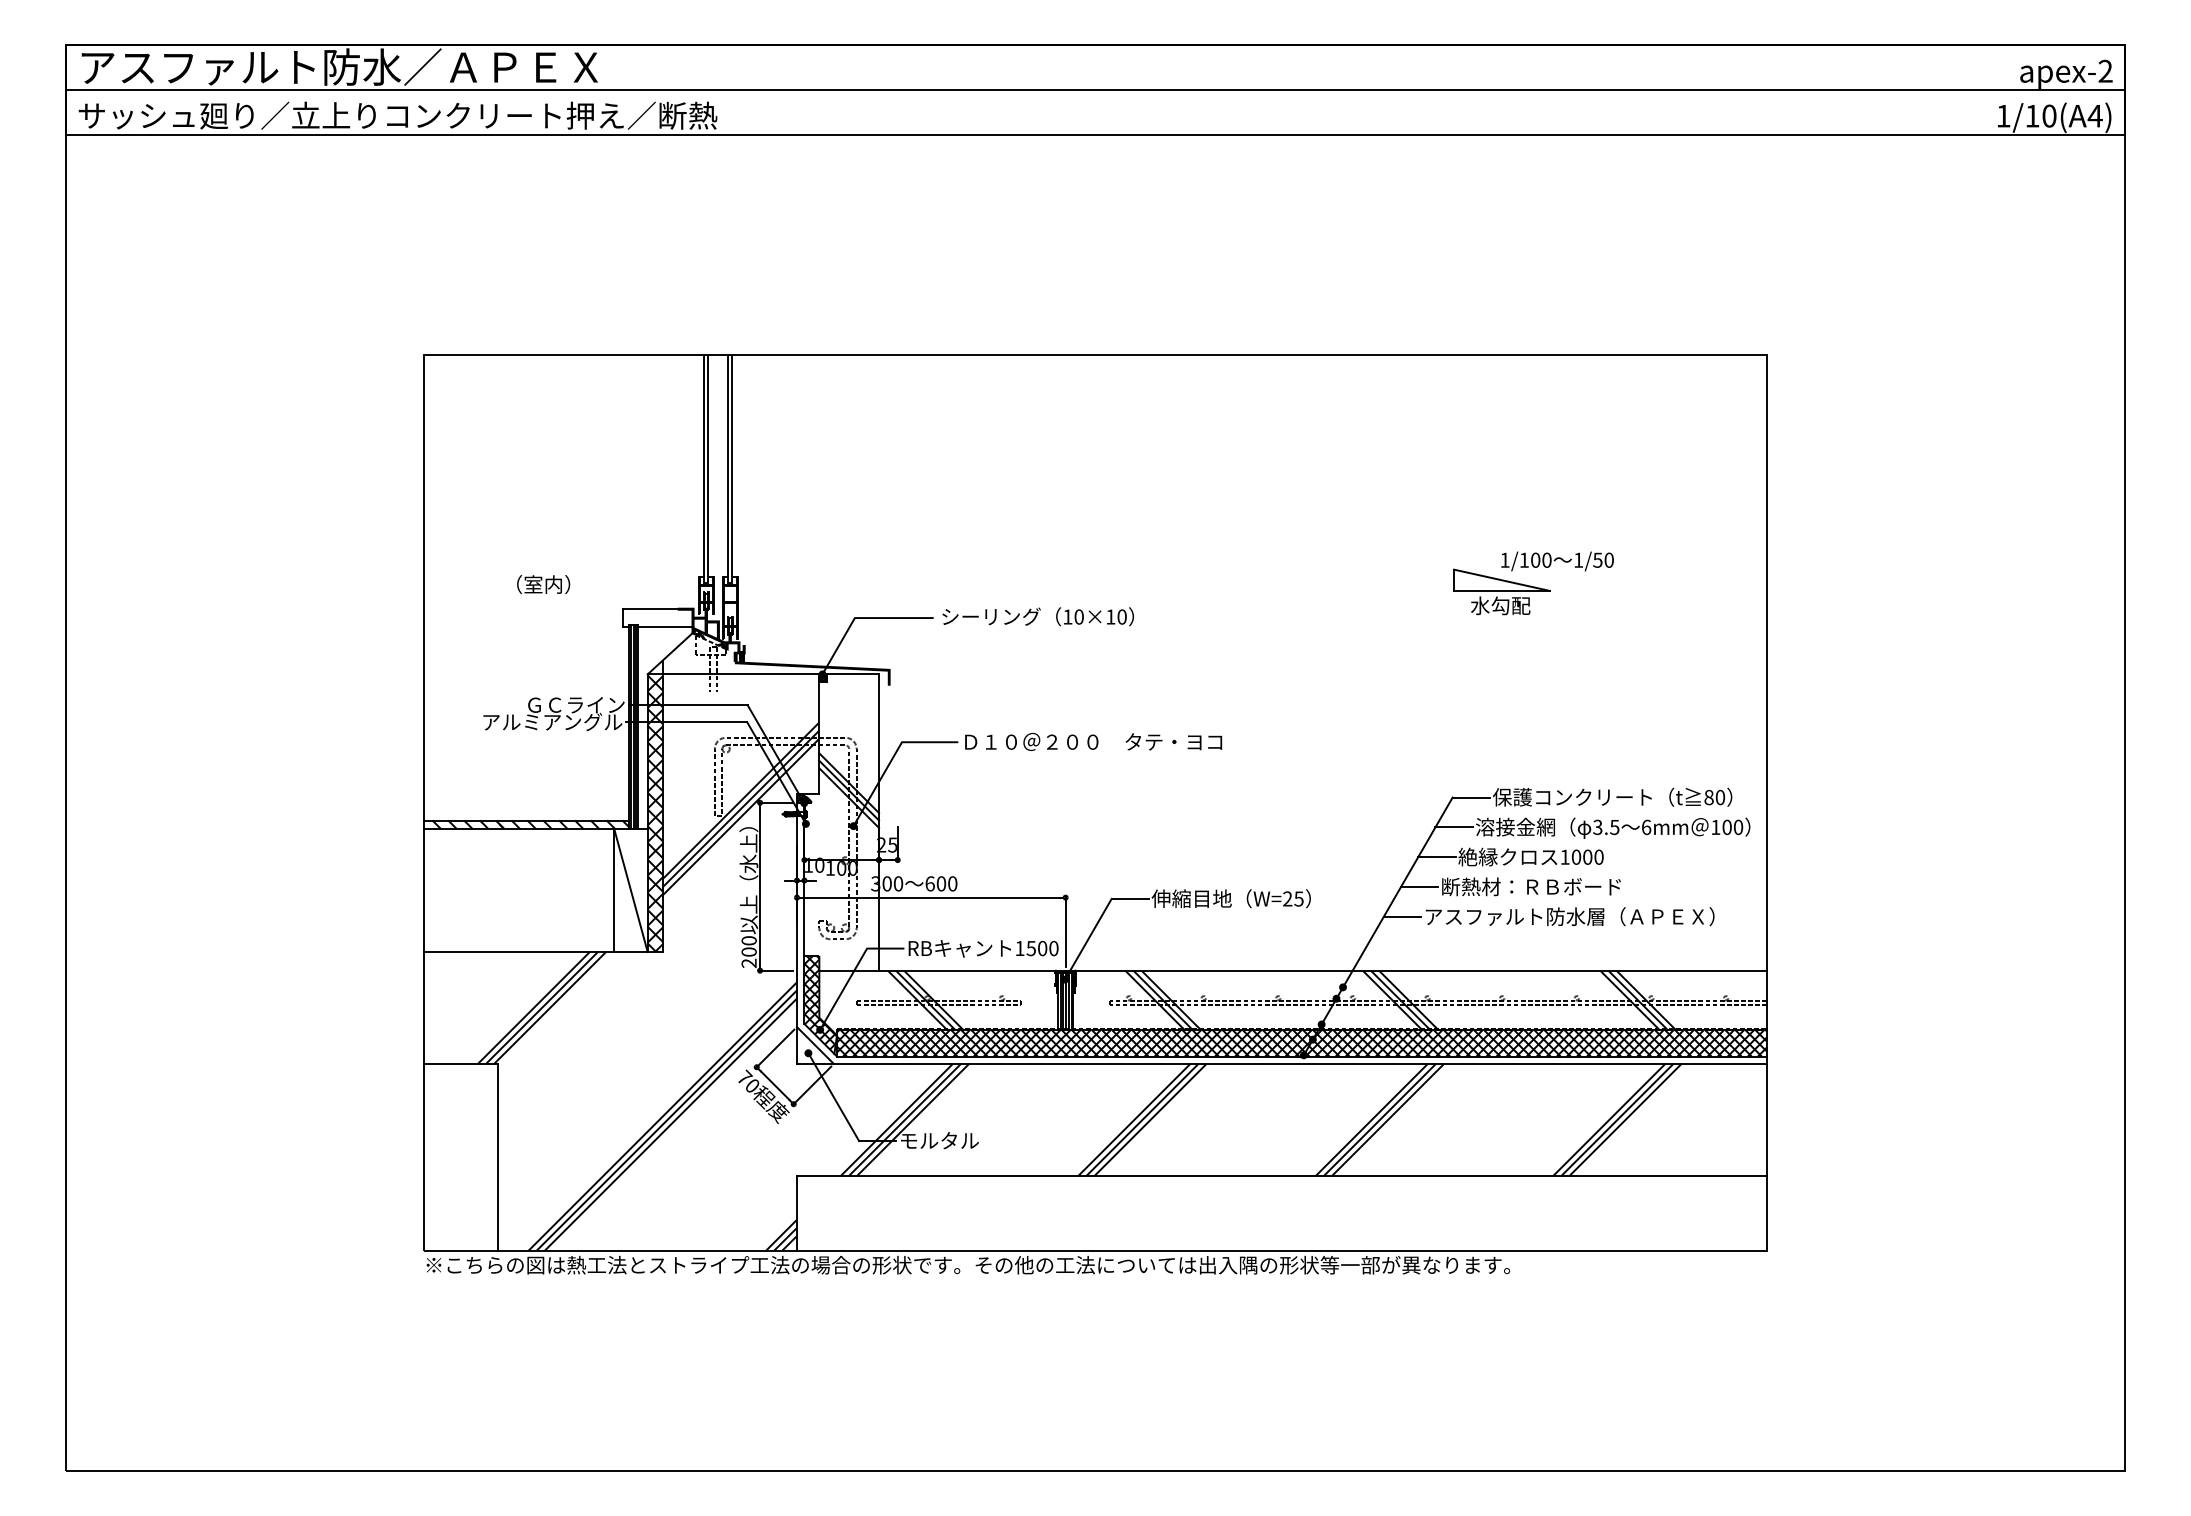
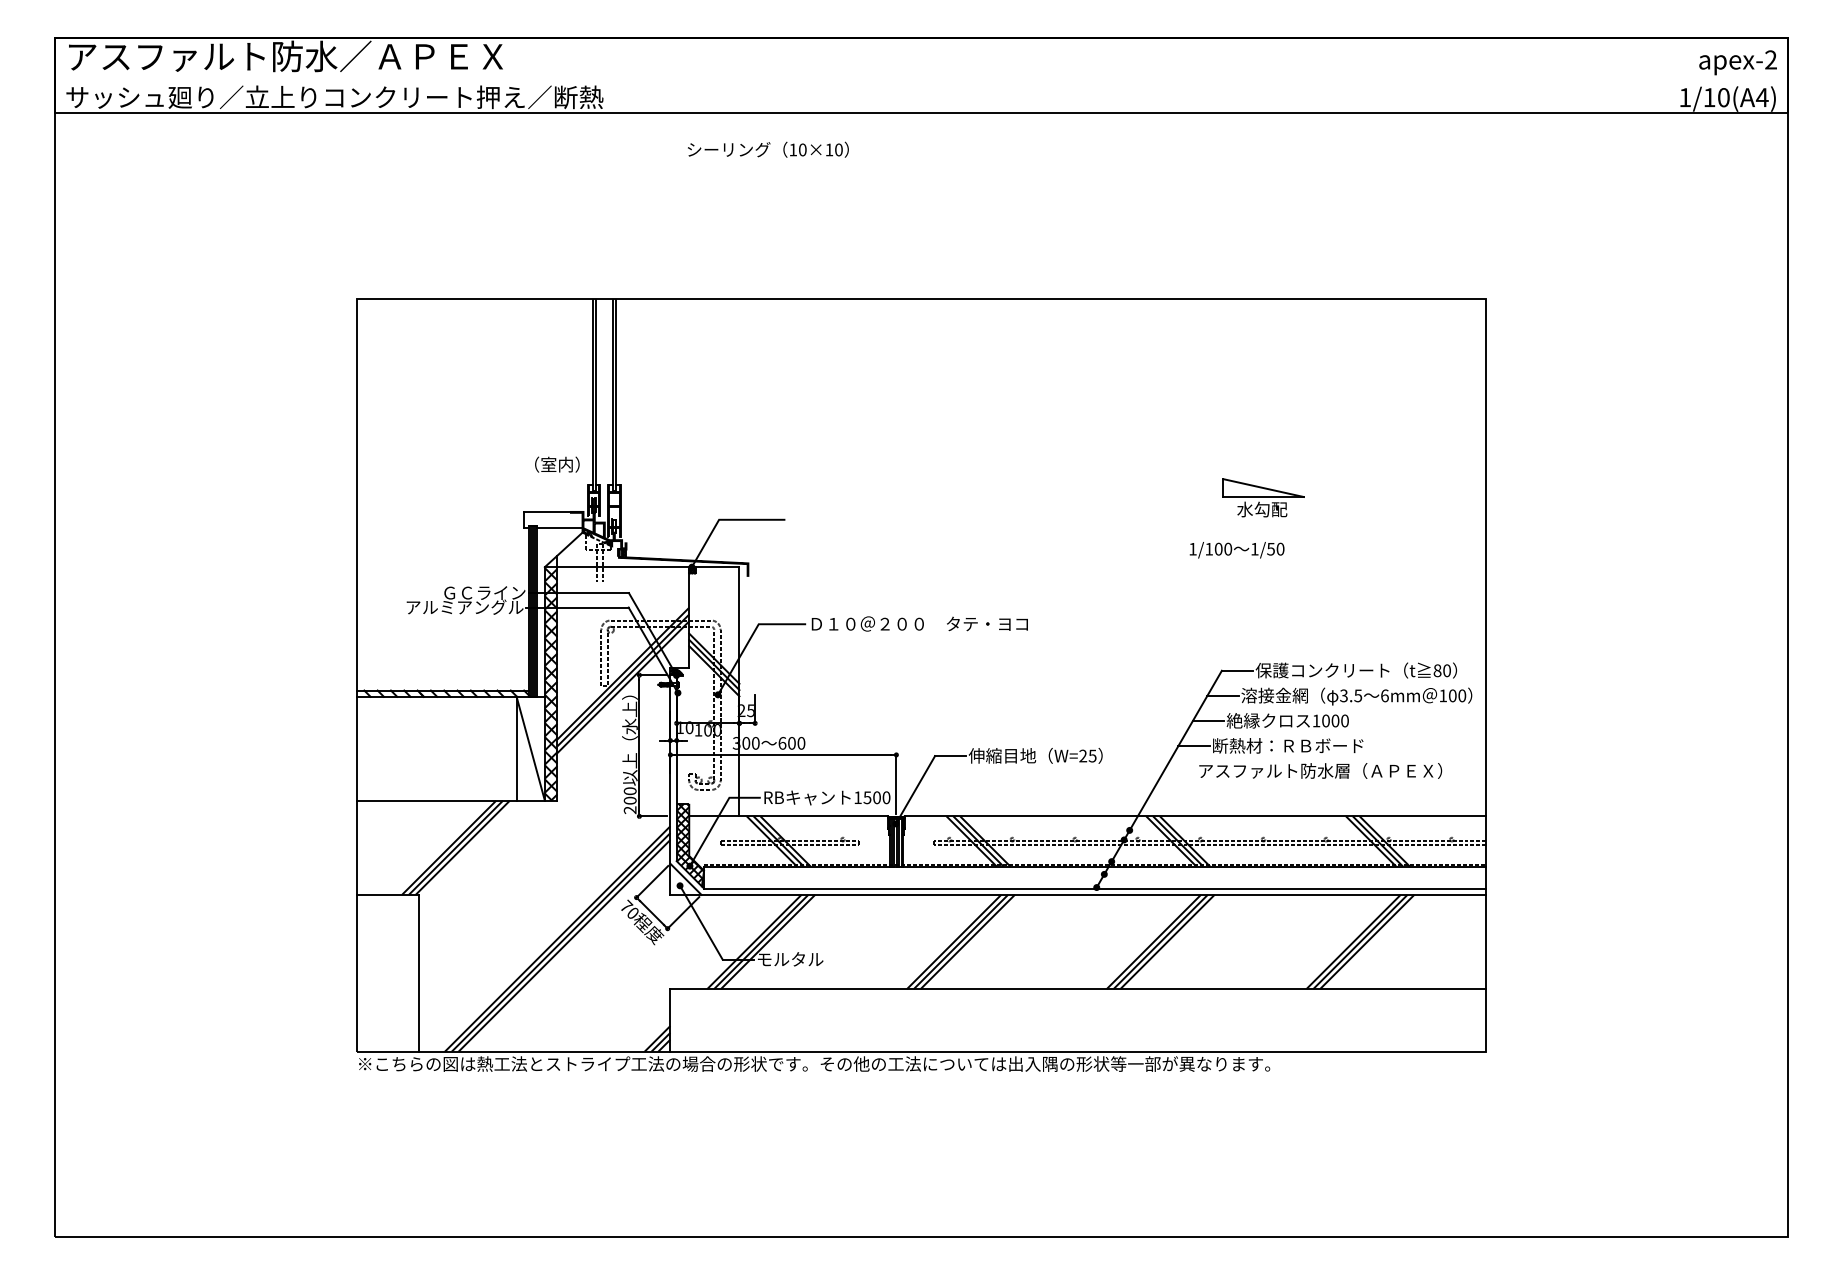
line: (1095, 89) -> (921, 75), removed
text: (1556, 561) -> (1236, 550), moved
text: (543, 584) -> (557, 464), moved
text: (1038, 616) -> (768, 149), moved
line: (1402, 917) -> (1179, 771), removed
hatch: (1302, 1043) -> (1095, 877), removed

